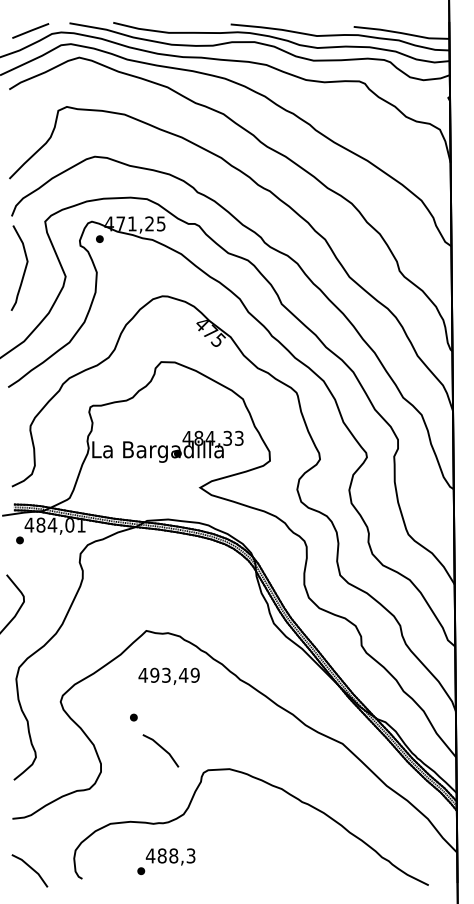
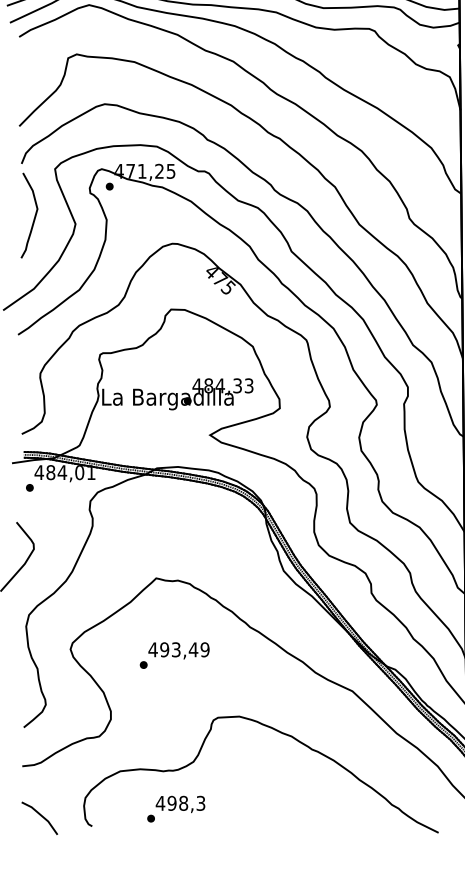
text: (168, 675) -> (178, 649), moved
line: (161, 748) -> (171, 695), removed
text: (161, 855) -> (171, 802), 488,3 -> 498,3

